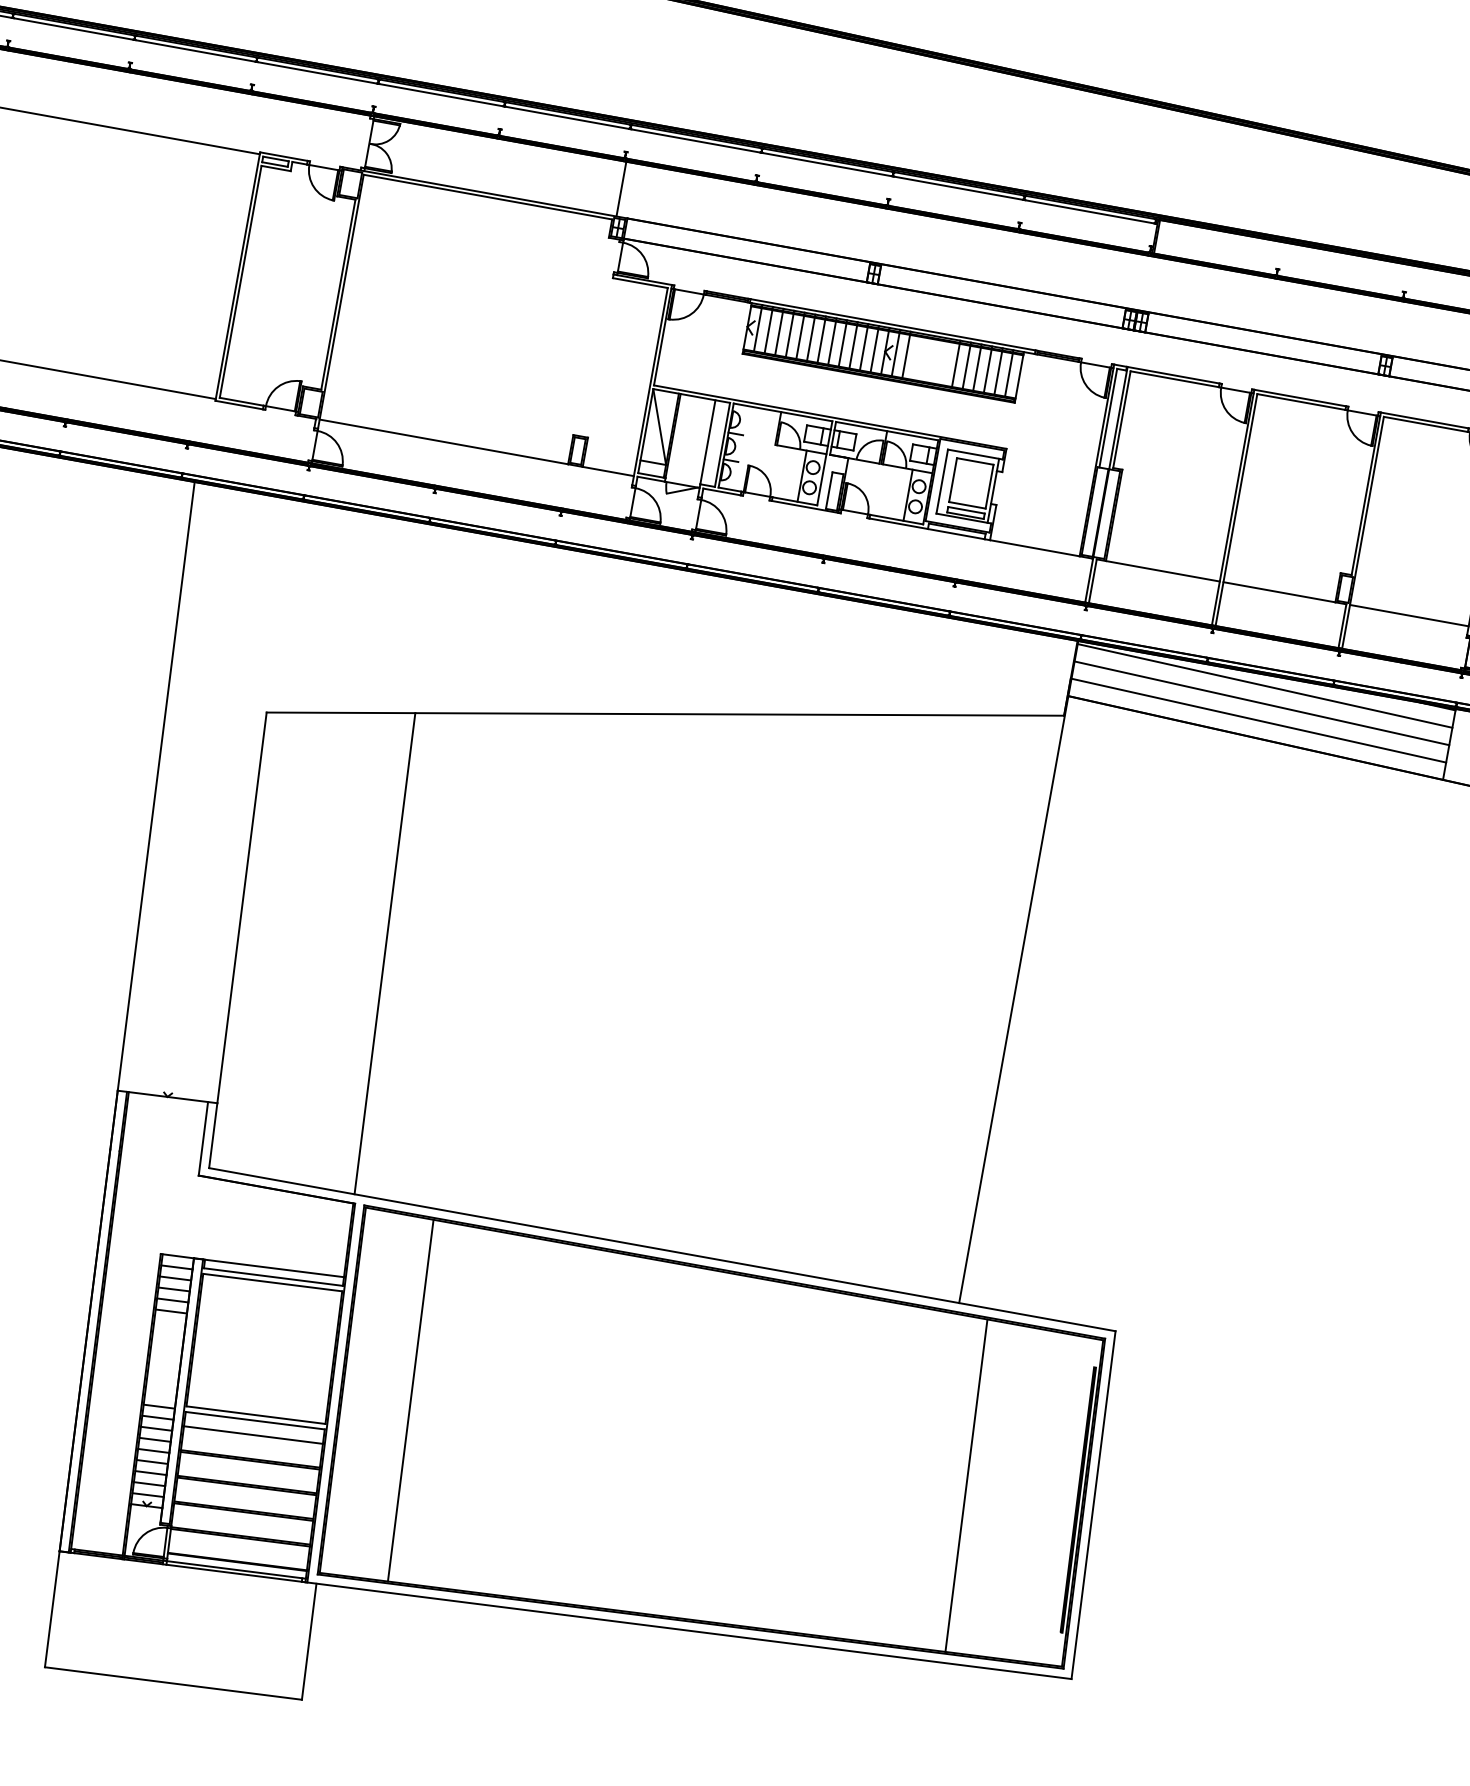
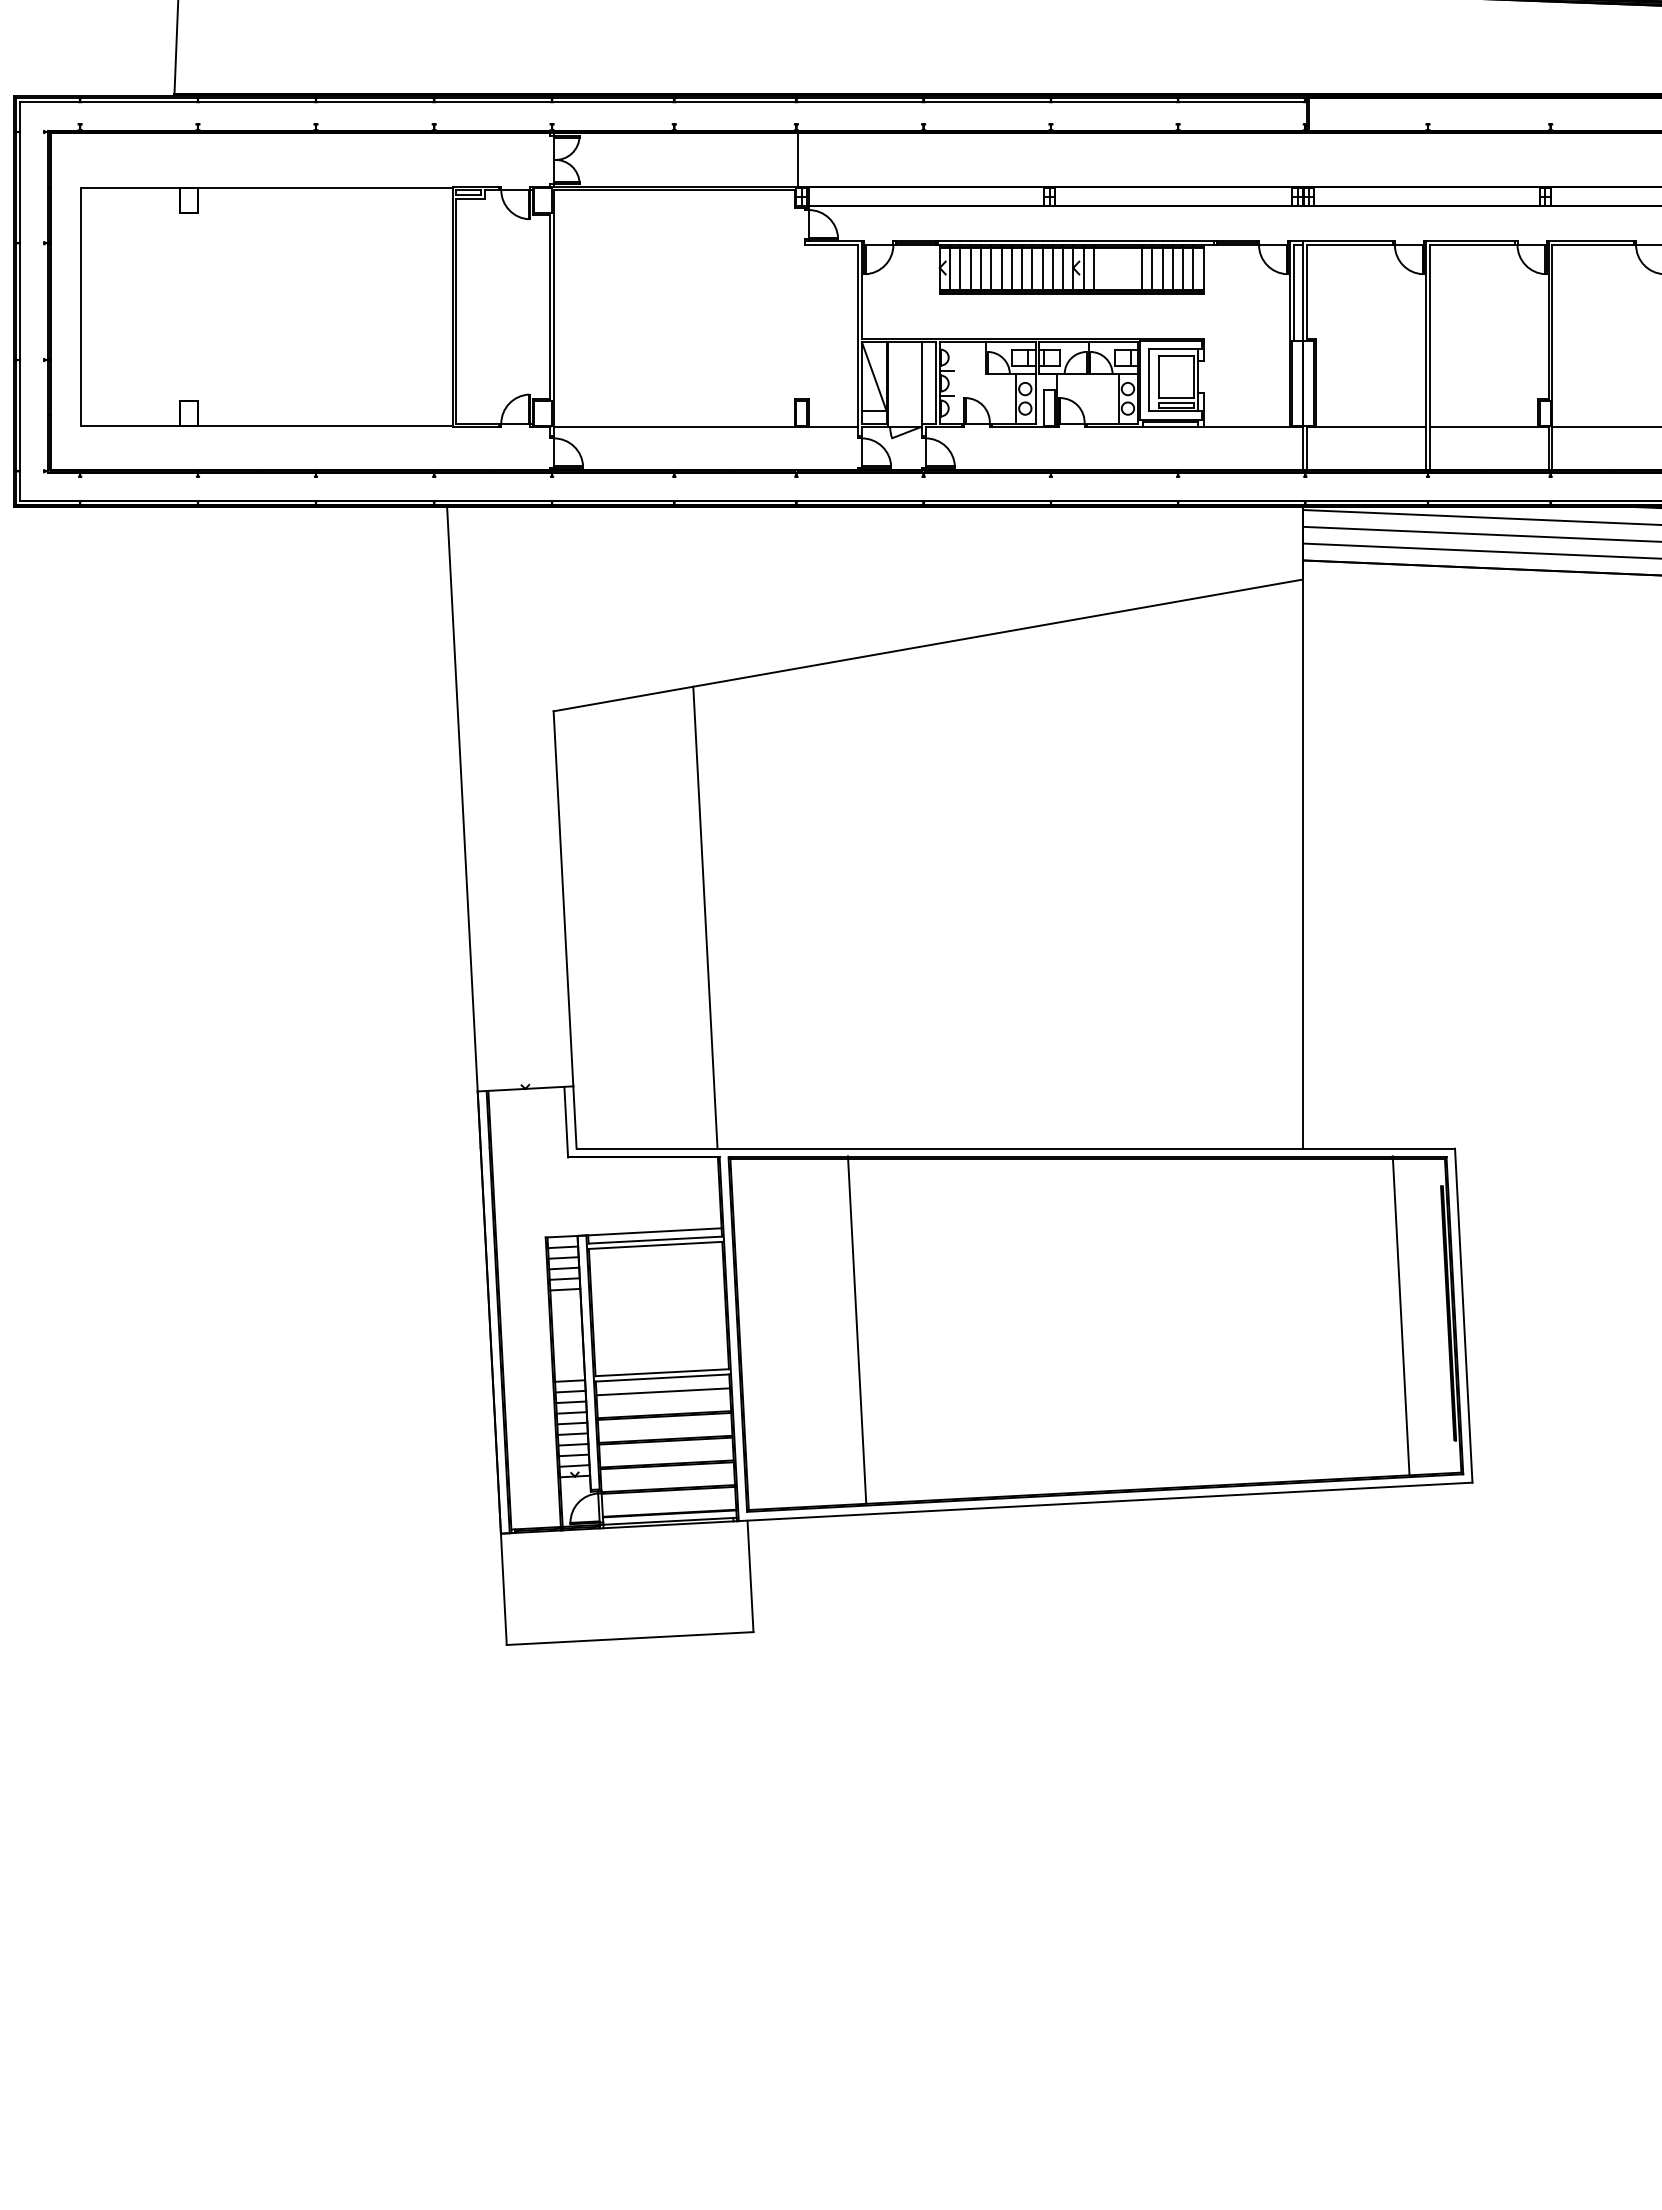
line: (410, 1400) -> (856, 1329), moved
line: (965, 1485) -> (1400, 1315), moved

